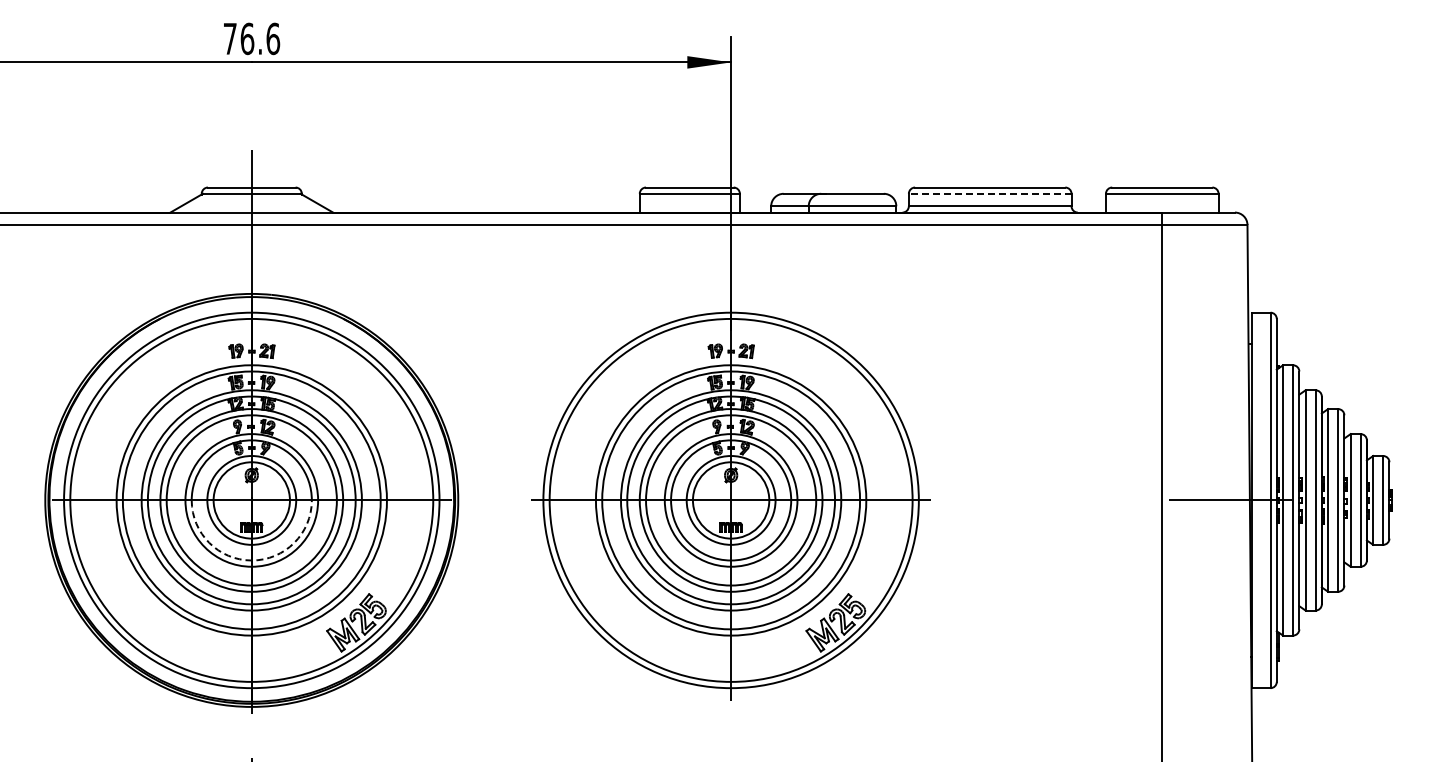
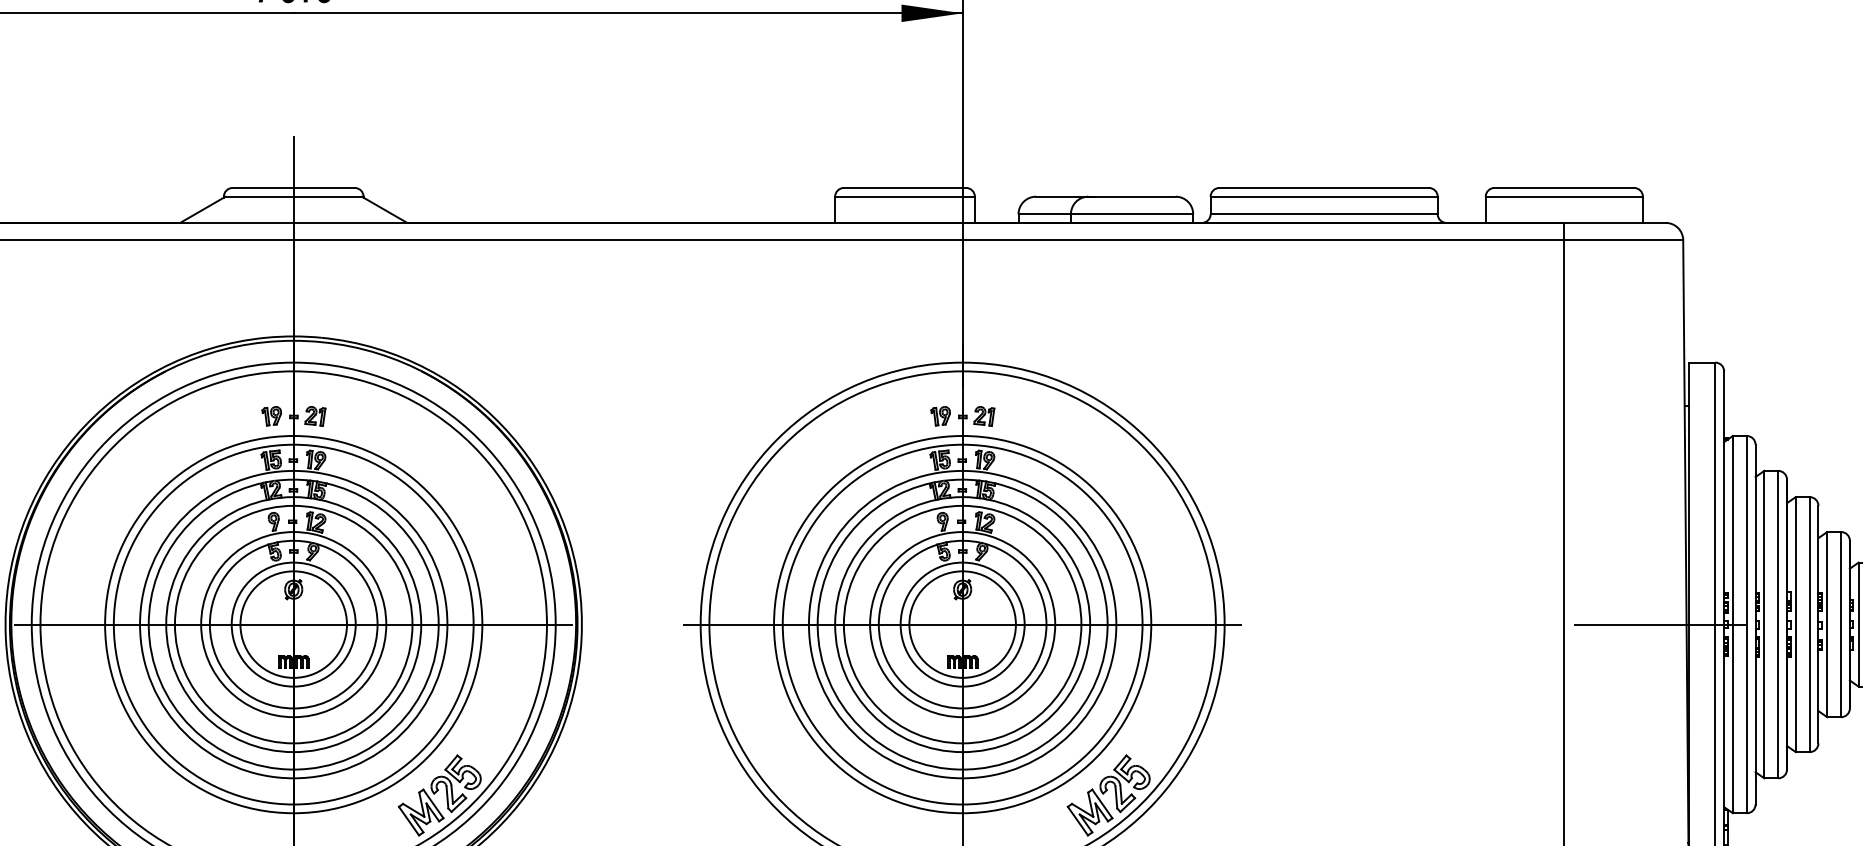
line: (989, 193) -> (1323, 196), dashed -> solid
arc: (251, 560) -> (293, 708), dashed -> solid

